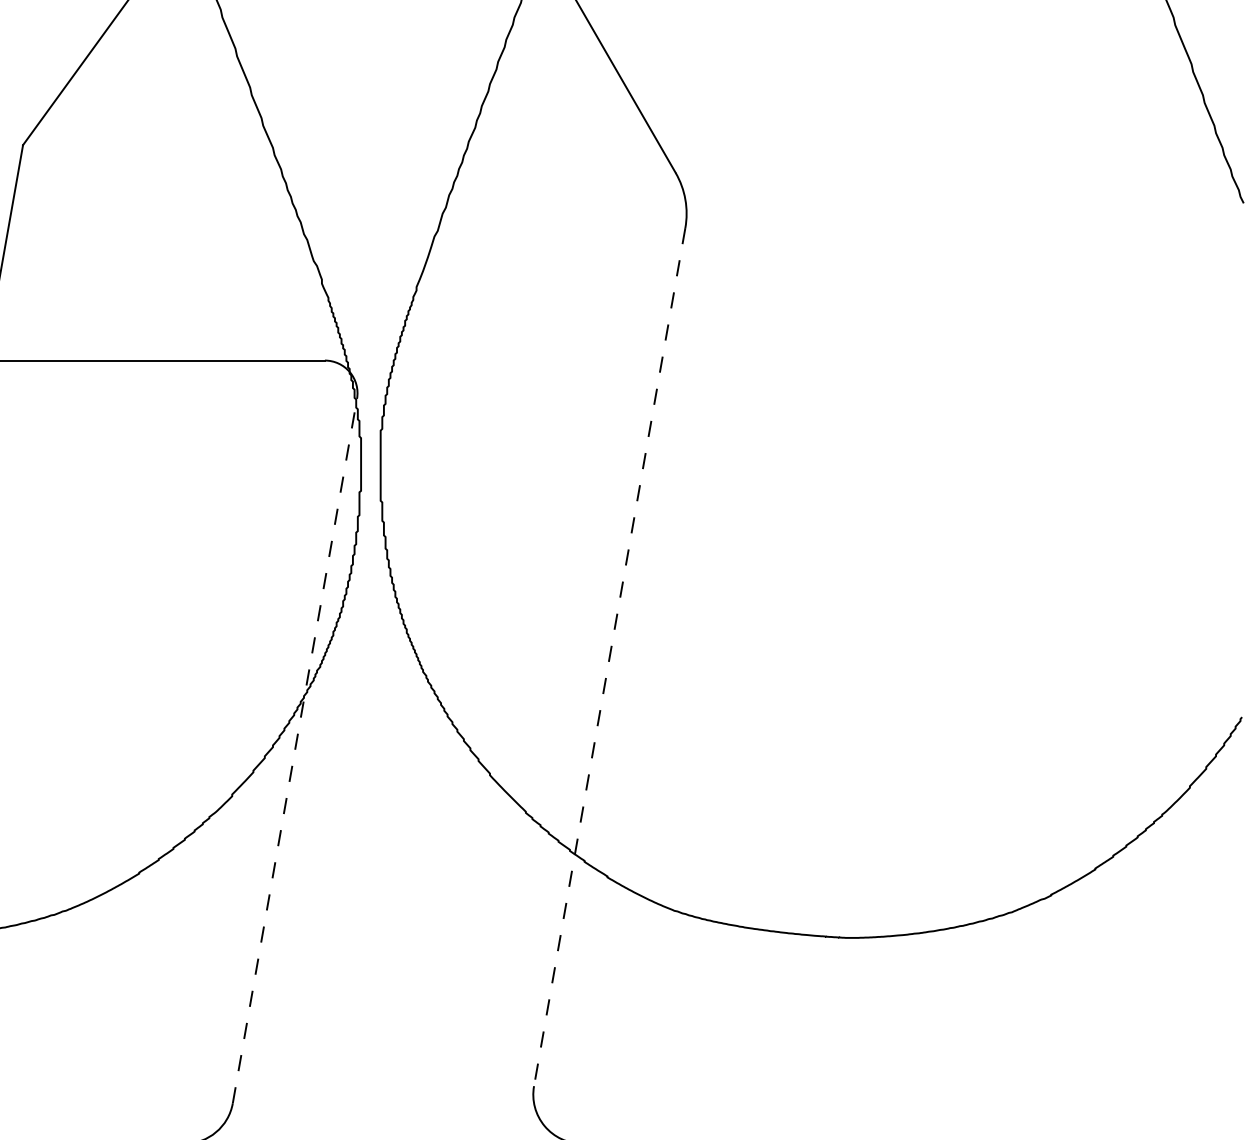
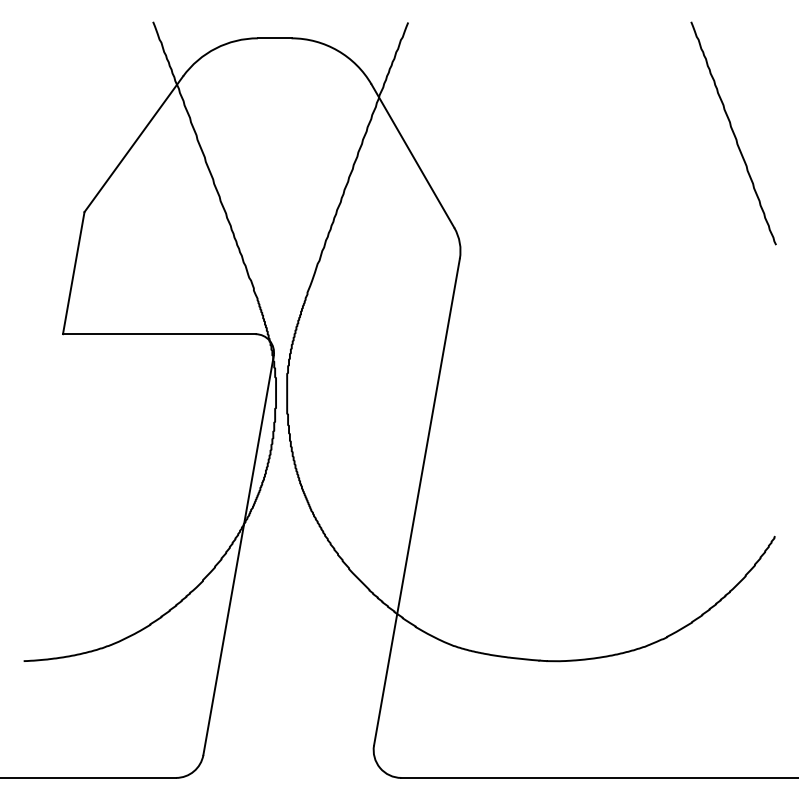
line: (608, 657) -> (416, 502), dashed -> solid
line: (294, 751) -> (238, 555), dashed -> solid

